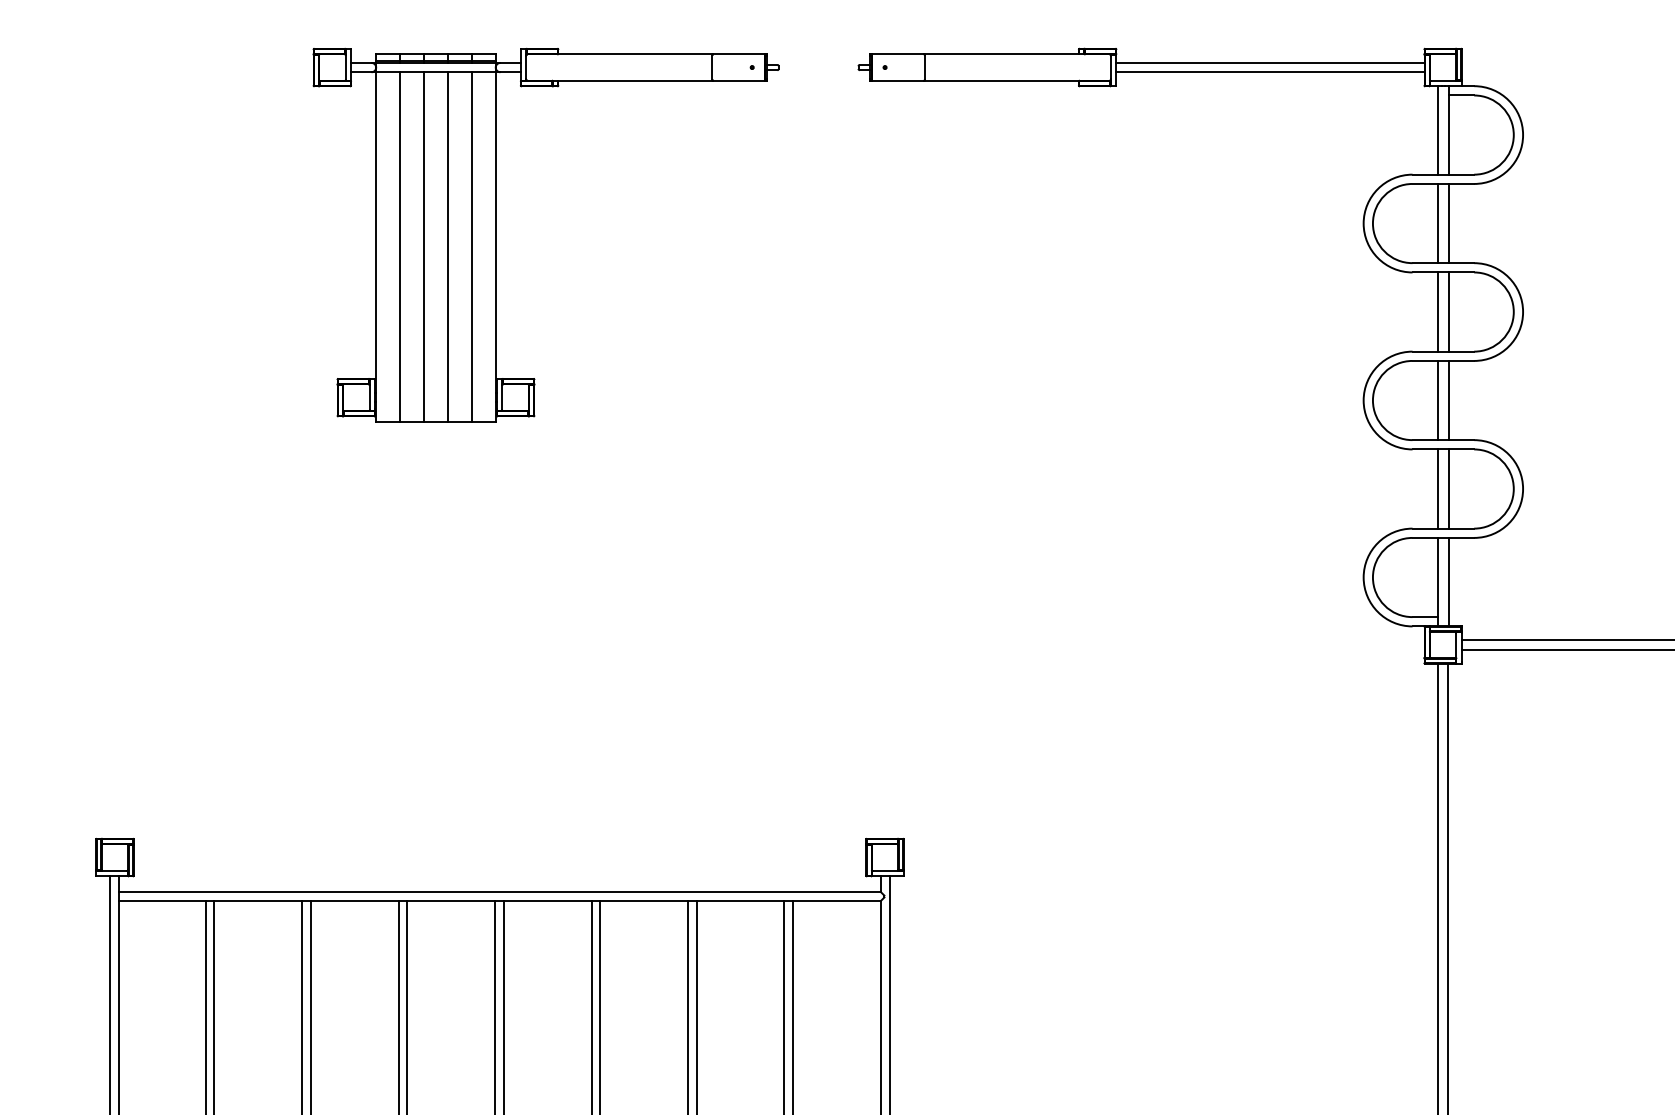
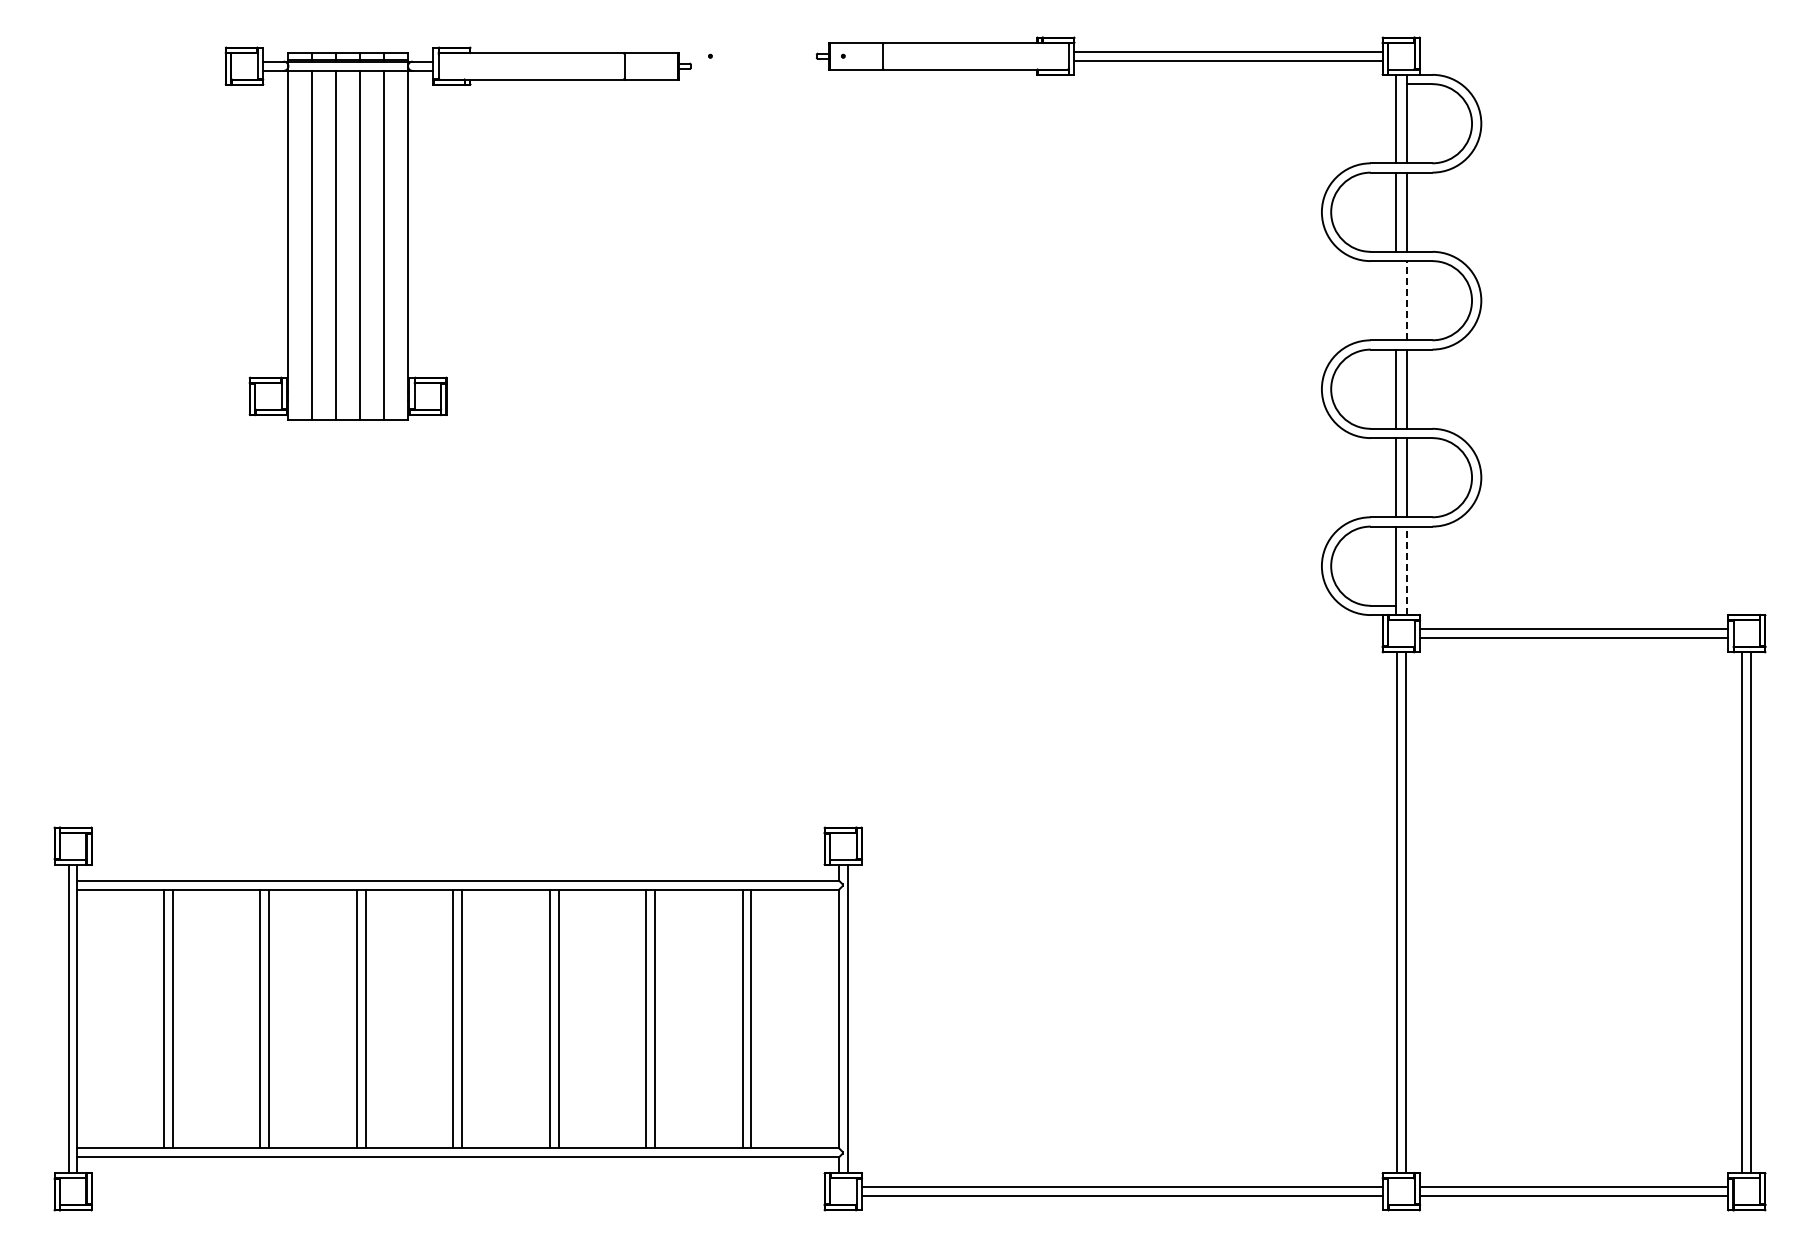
part: (496, 234) -> (408, 233), moved
line: (1438, 311) -> (1396, 300), removed
line: (1449, 311) -> (1407, 300), solid -> dashed
line: (1449, 581) -> (1407, 570), solid -> dashed

